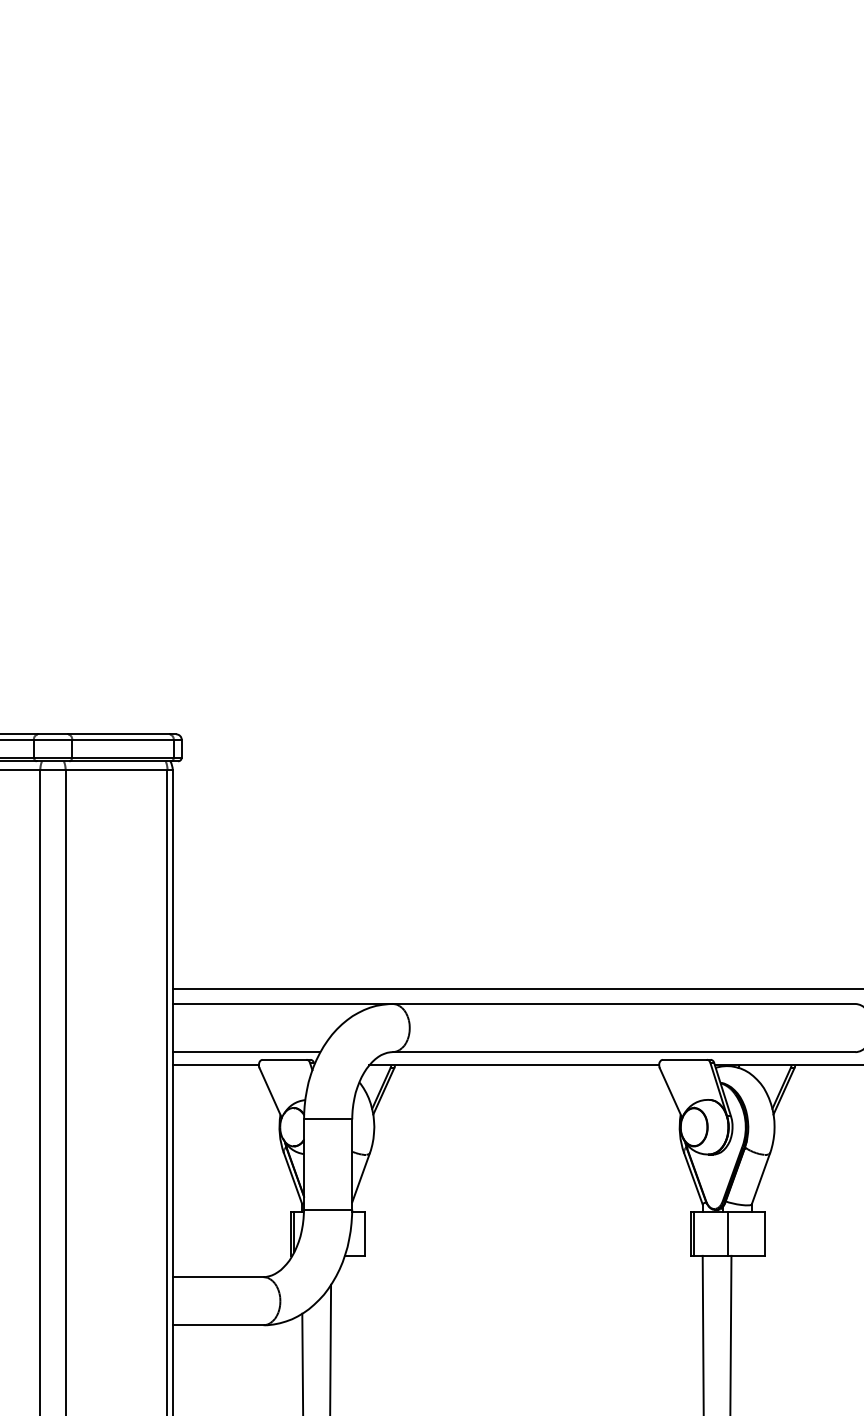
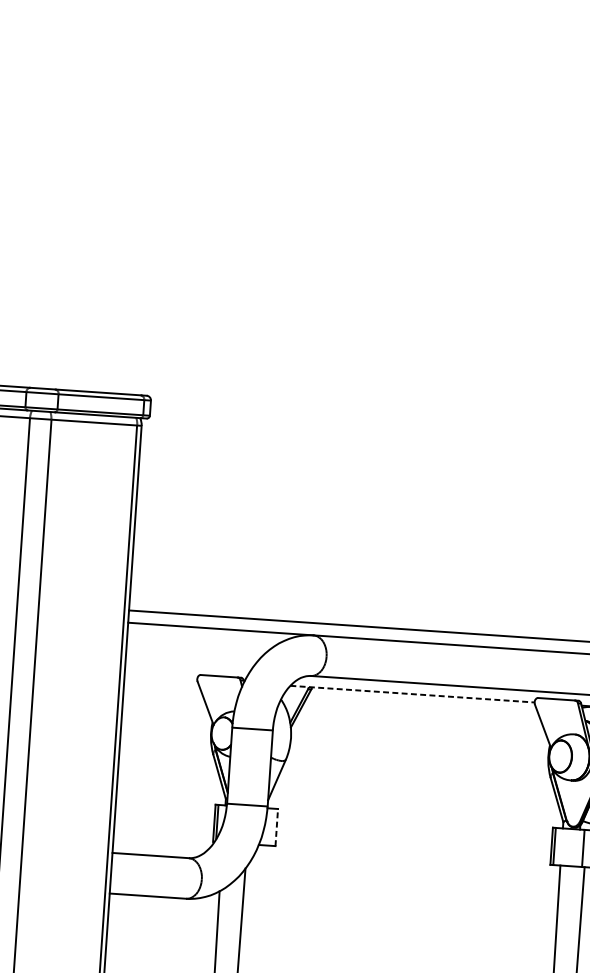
line: (246, 1052) -> (187, 667), removed
line: (215, 1065) -> (160, 677), removed
line: (514, 1065) -> (412, 694), solid -> dashed
line: (364, 1233) -> (276, 827), solid -> dashed

